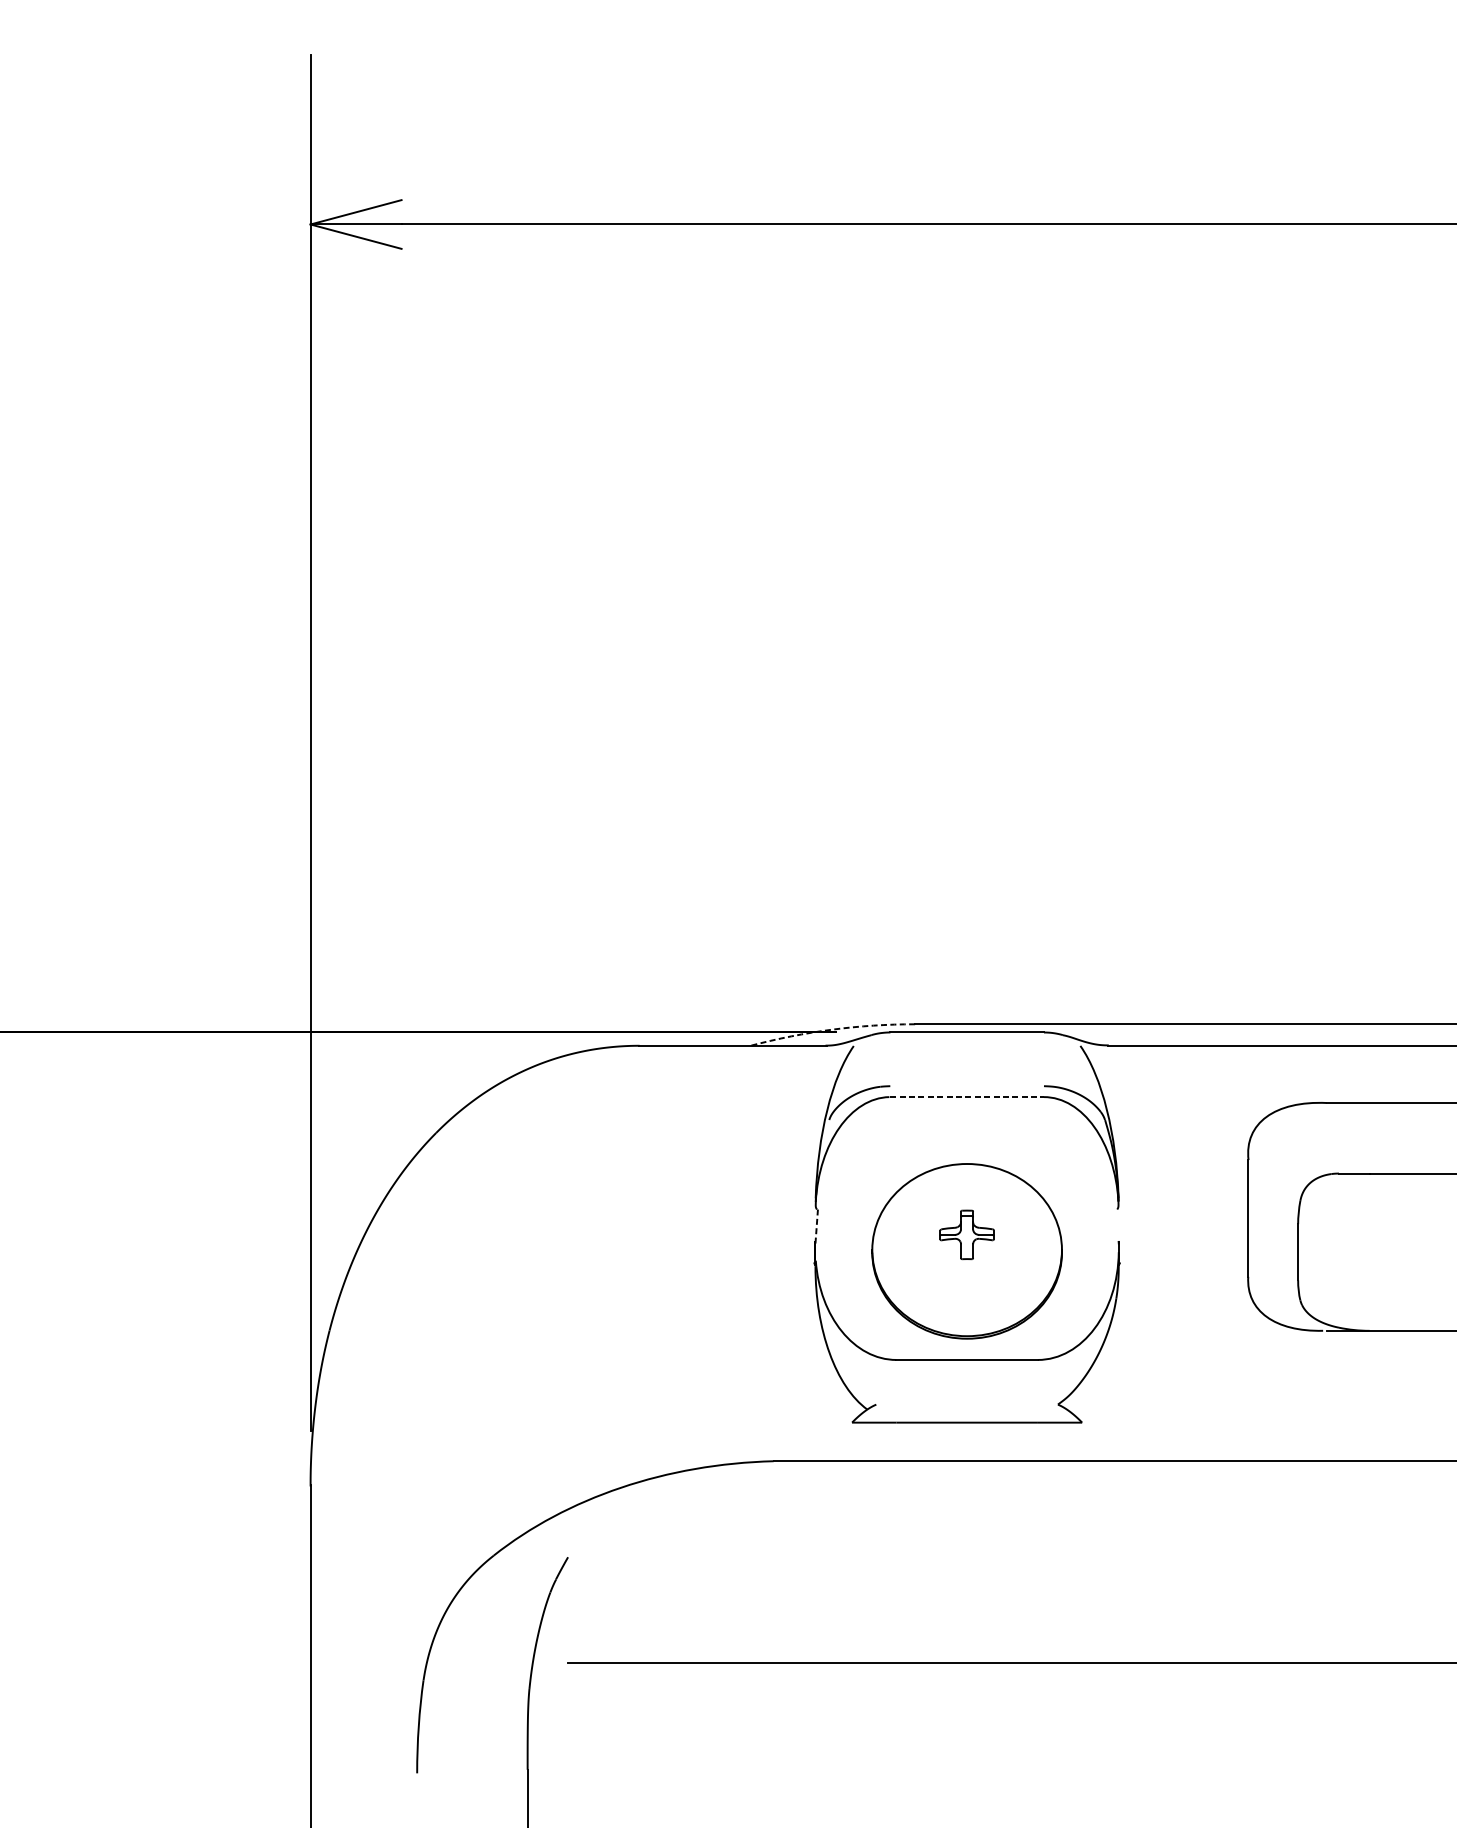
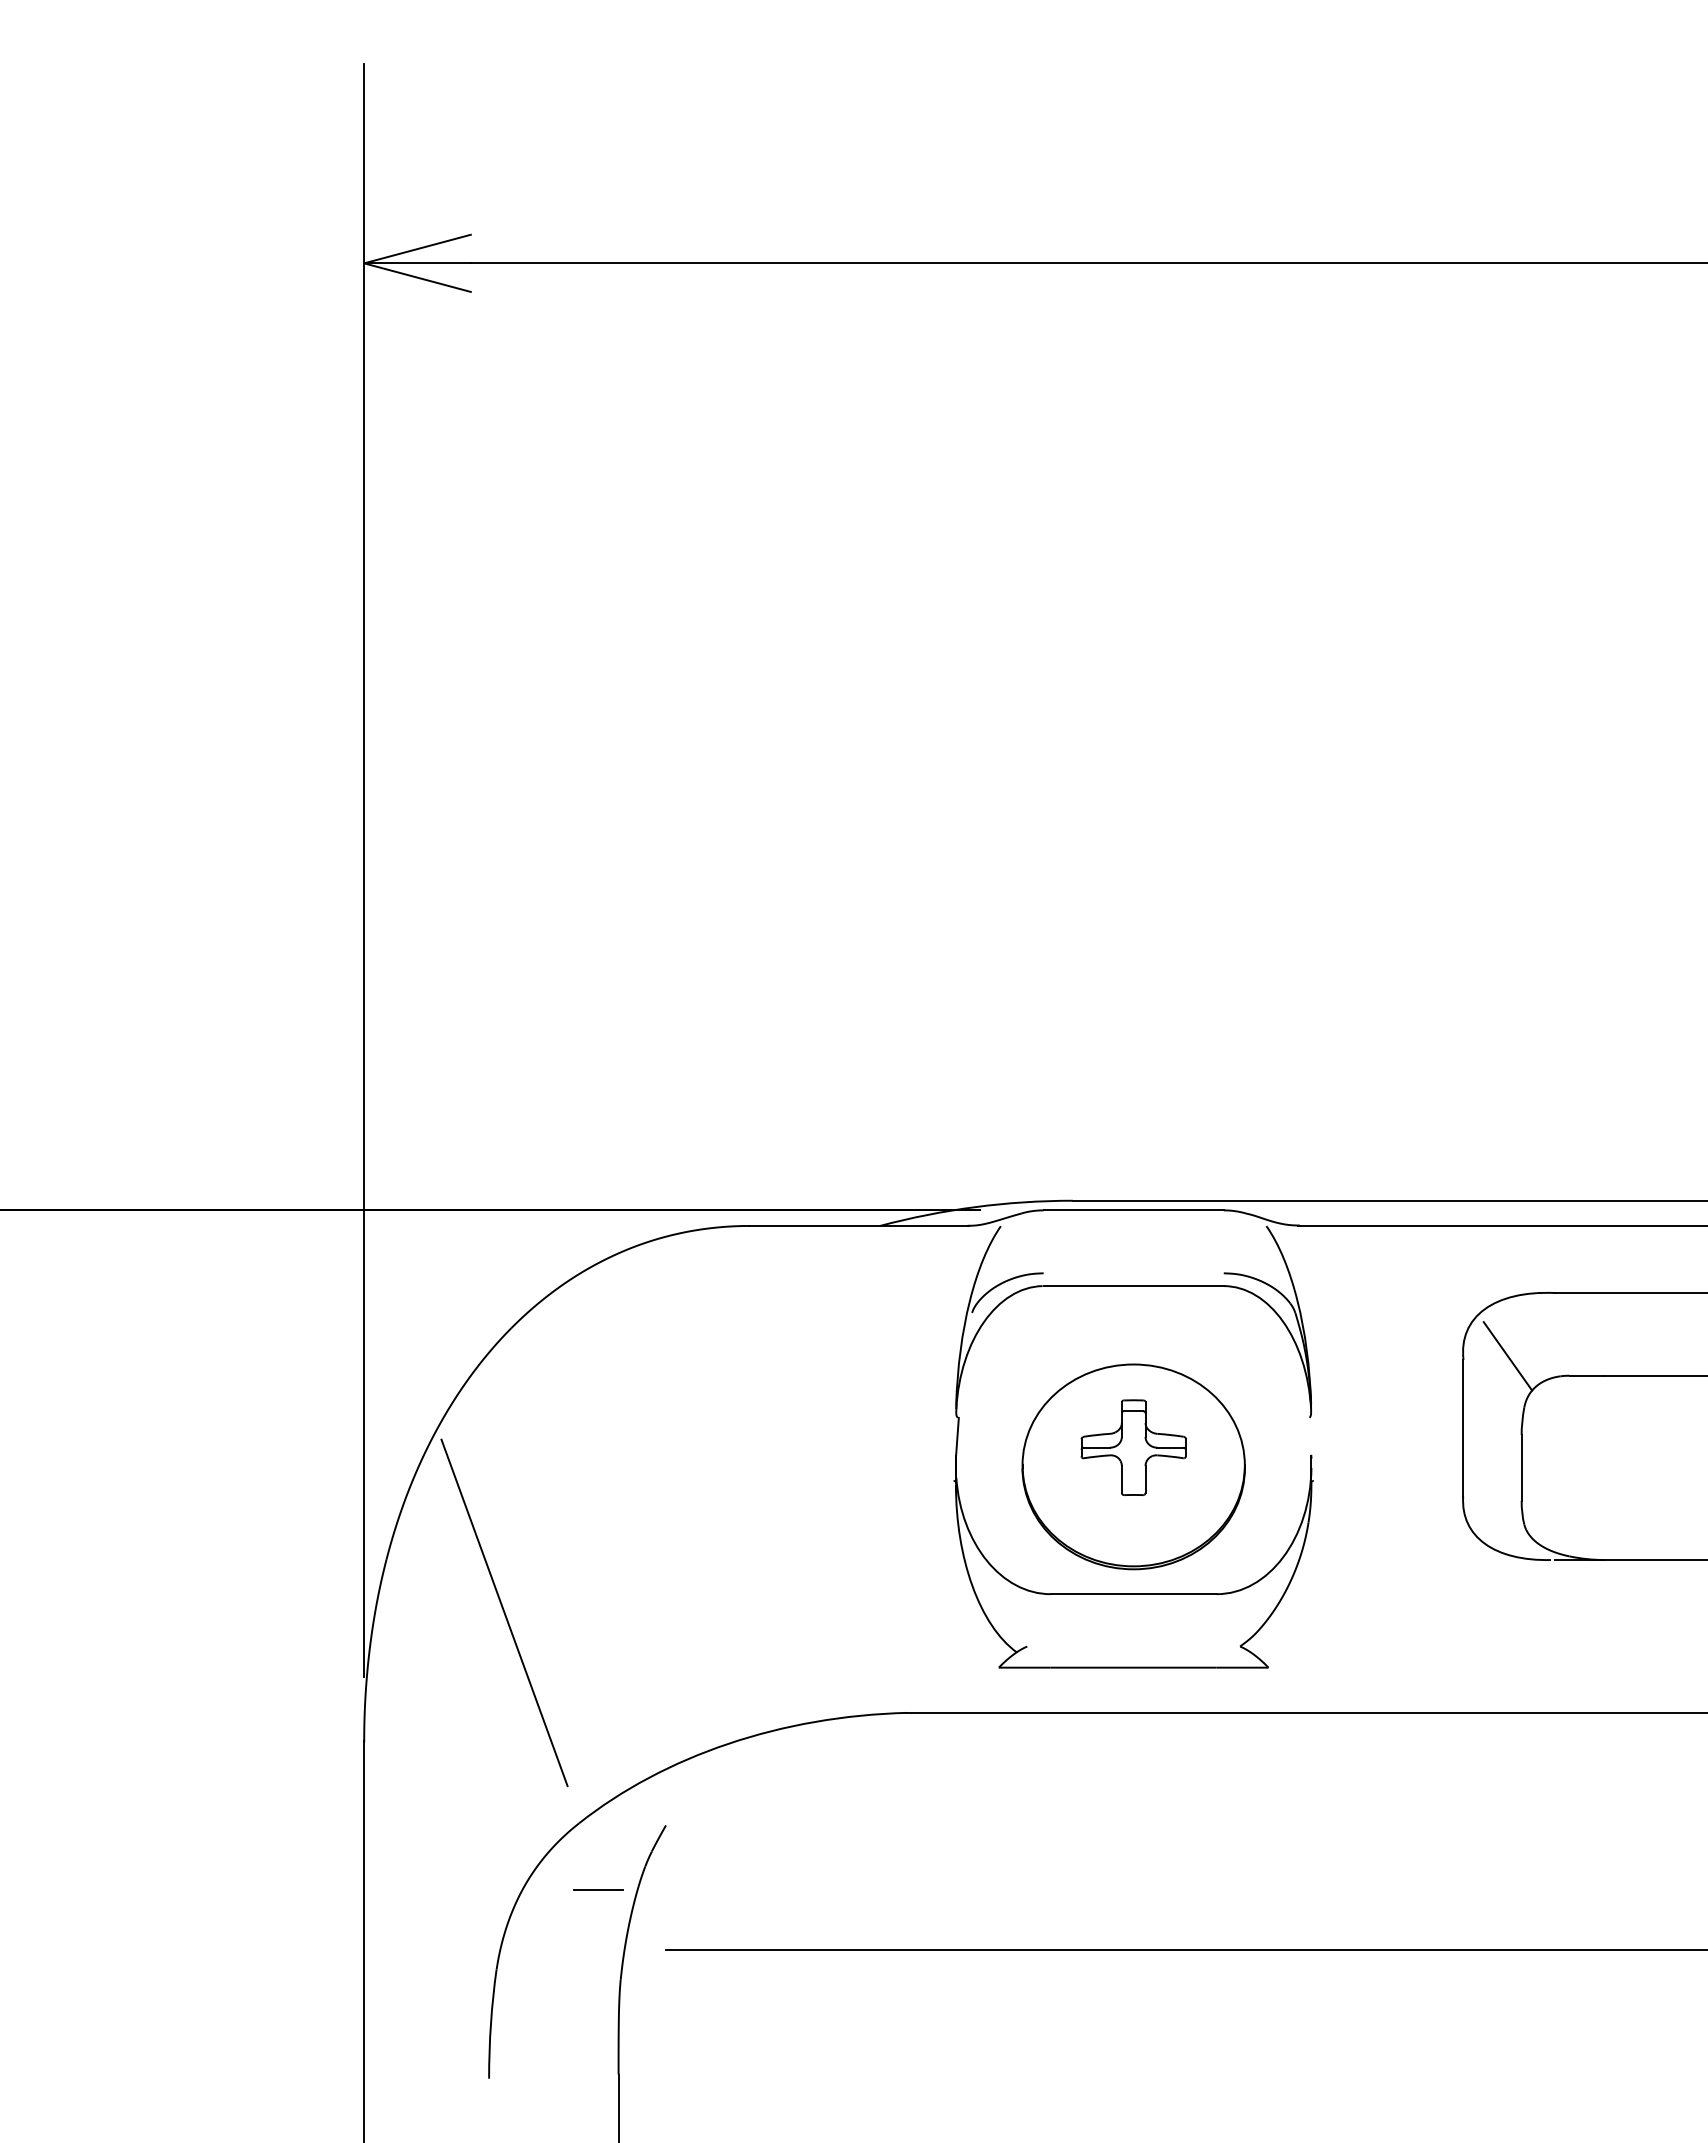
arc: (832, 1030) -> (975, 1207), dashed -> solid
line: (967, 1097) -> (1134, 1286), dashed -> solid
line: (1286, 1157) -> (1507, 1356), added
line: (816, 1226) -> (957, 1437), dashed -> solid
part: (966, 1234) -> (1133, 1447), size x1.67
line: (430, 1375) -> (504, 1612), added
line: (509, 1612) -> (597, 1890), added

